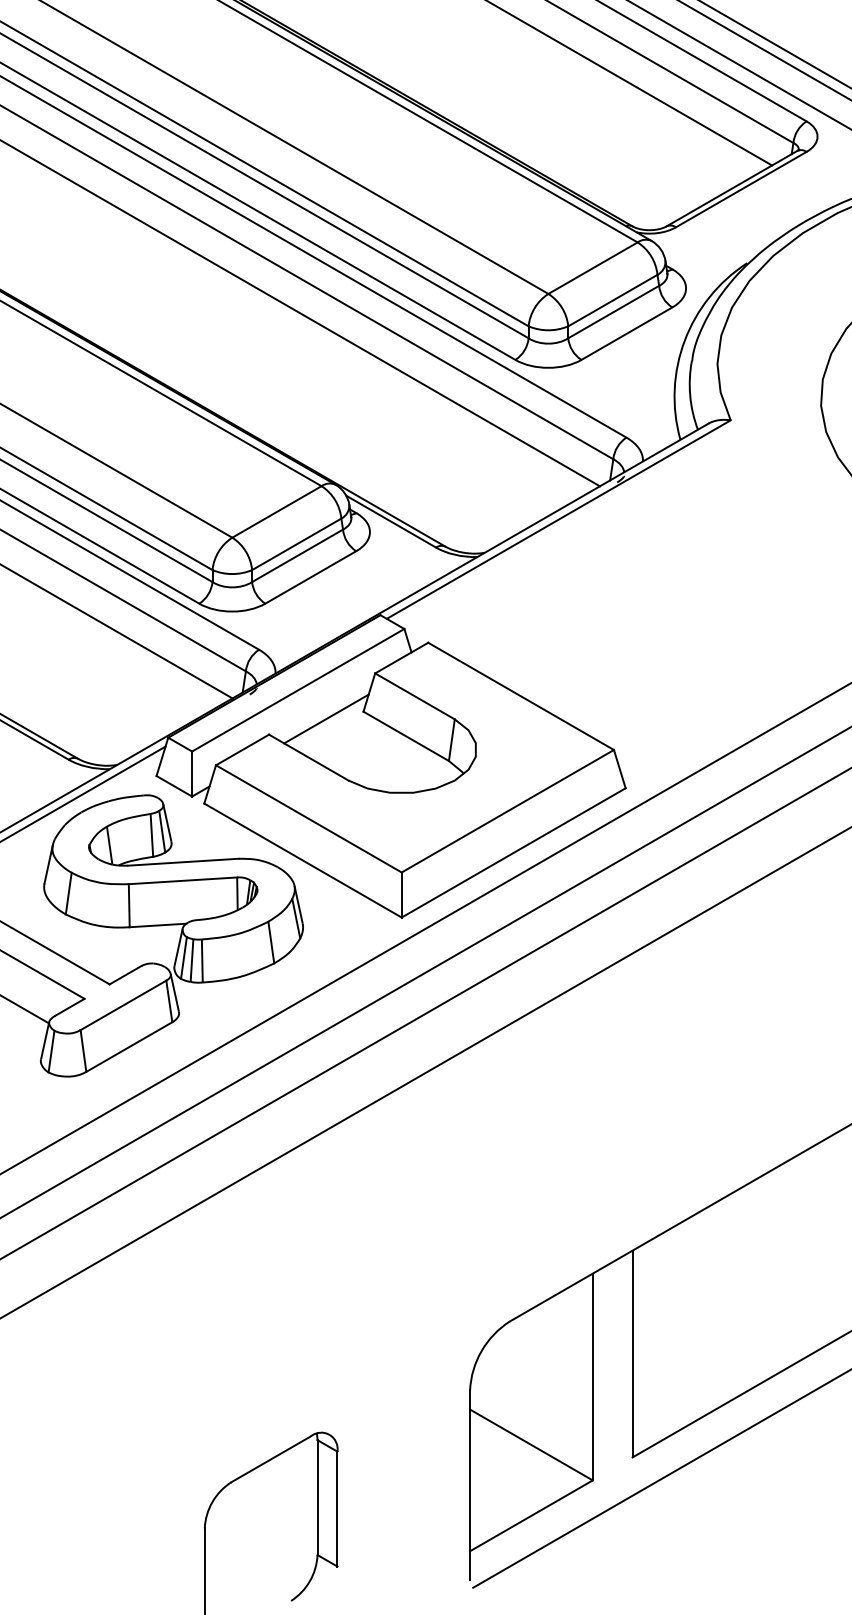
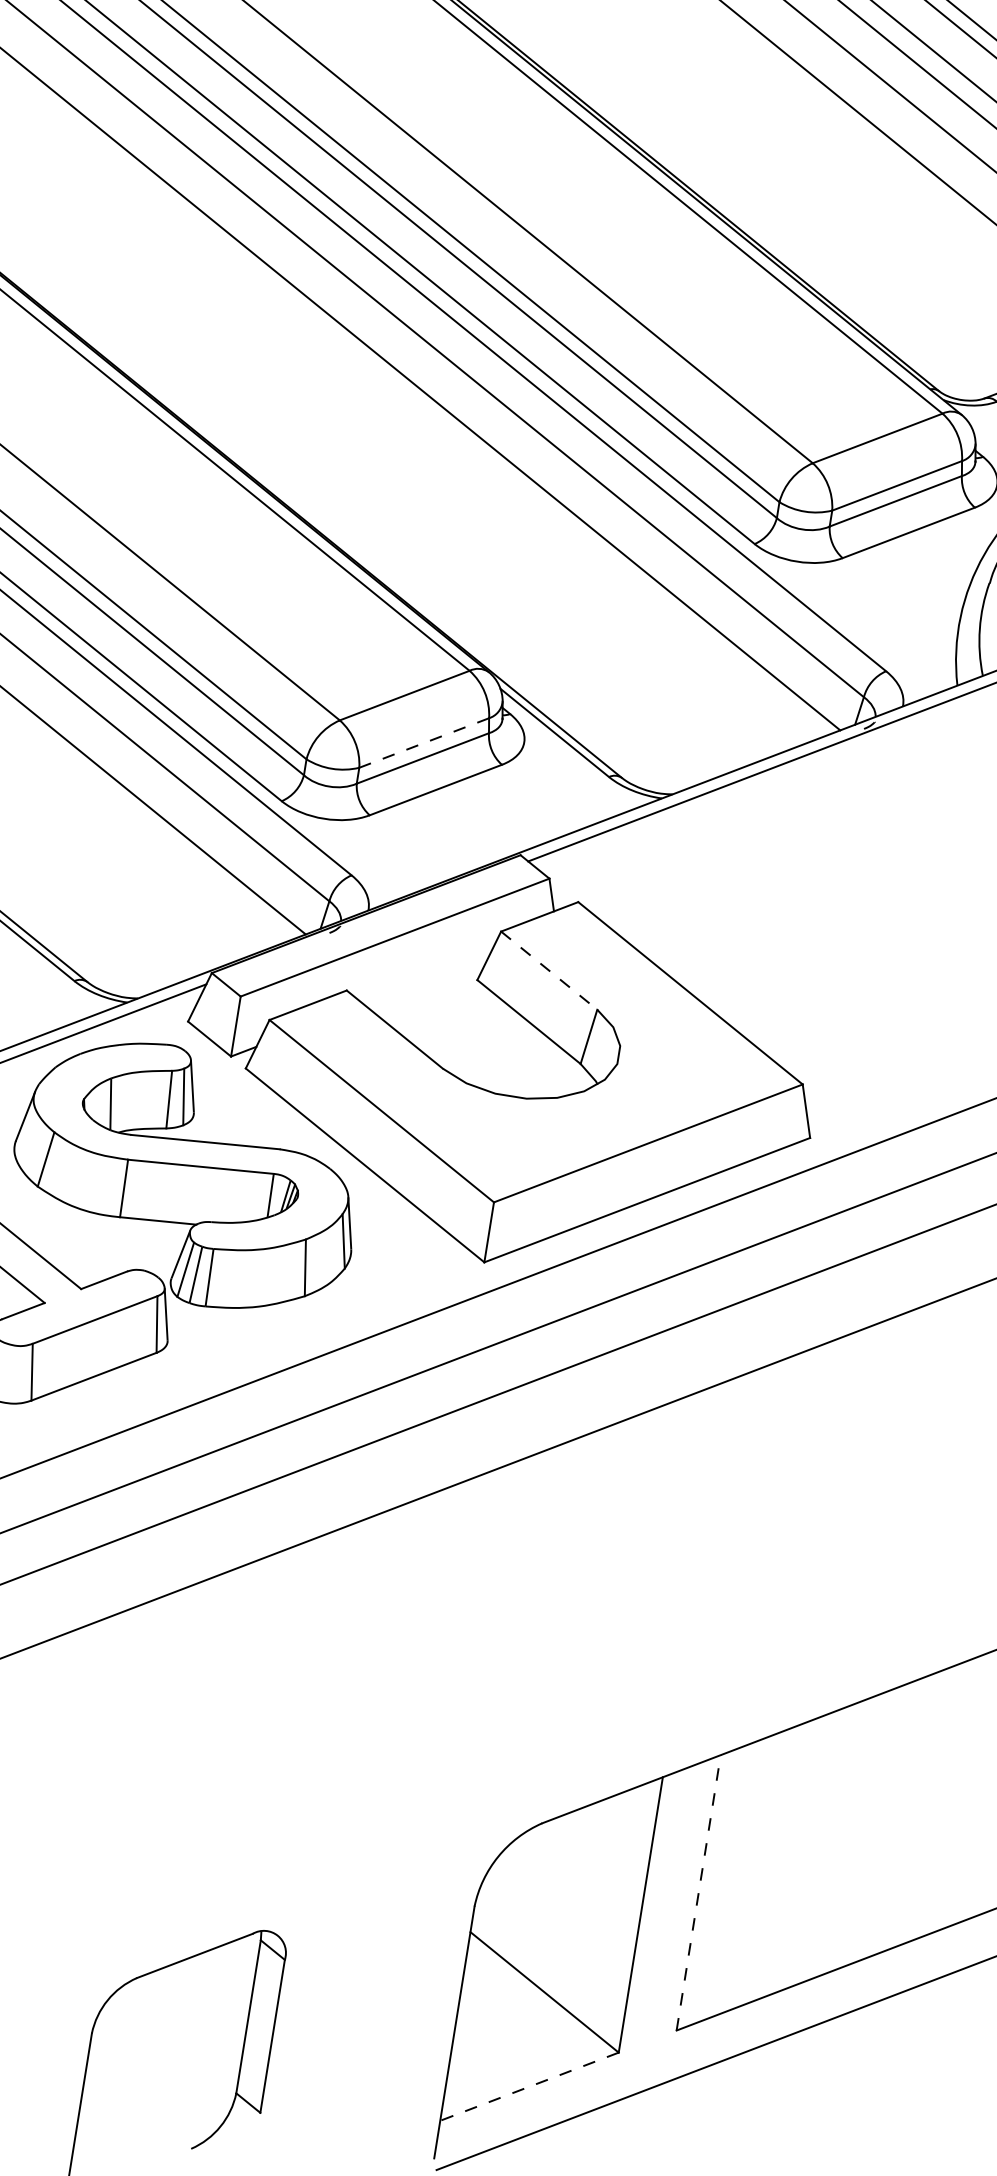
line: (296, 544) -> (423, 743), solid -> dashed
line: (414, 696) -> (548, 970), solid -> dashed
line: (326, 718) -> (426, 981), removed
line: (632, 1353) -> (698, 1892), solid -> dashed
line: (531, 1515) -> (529, 2086), solid -> dashed

